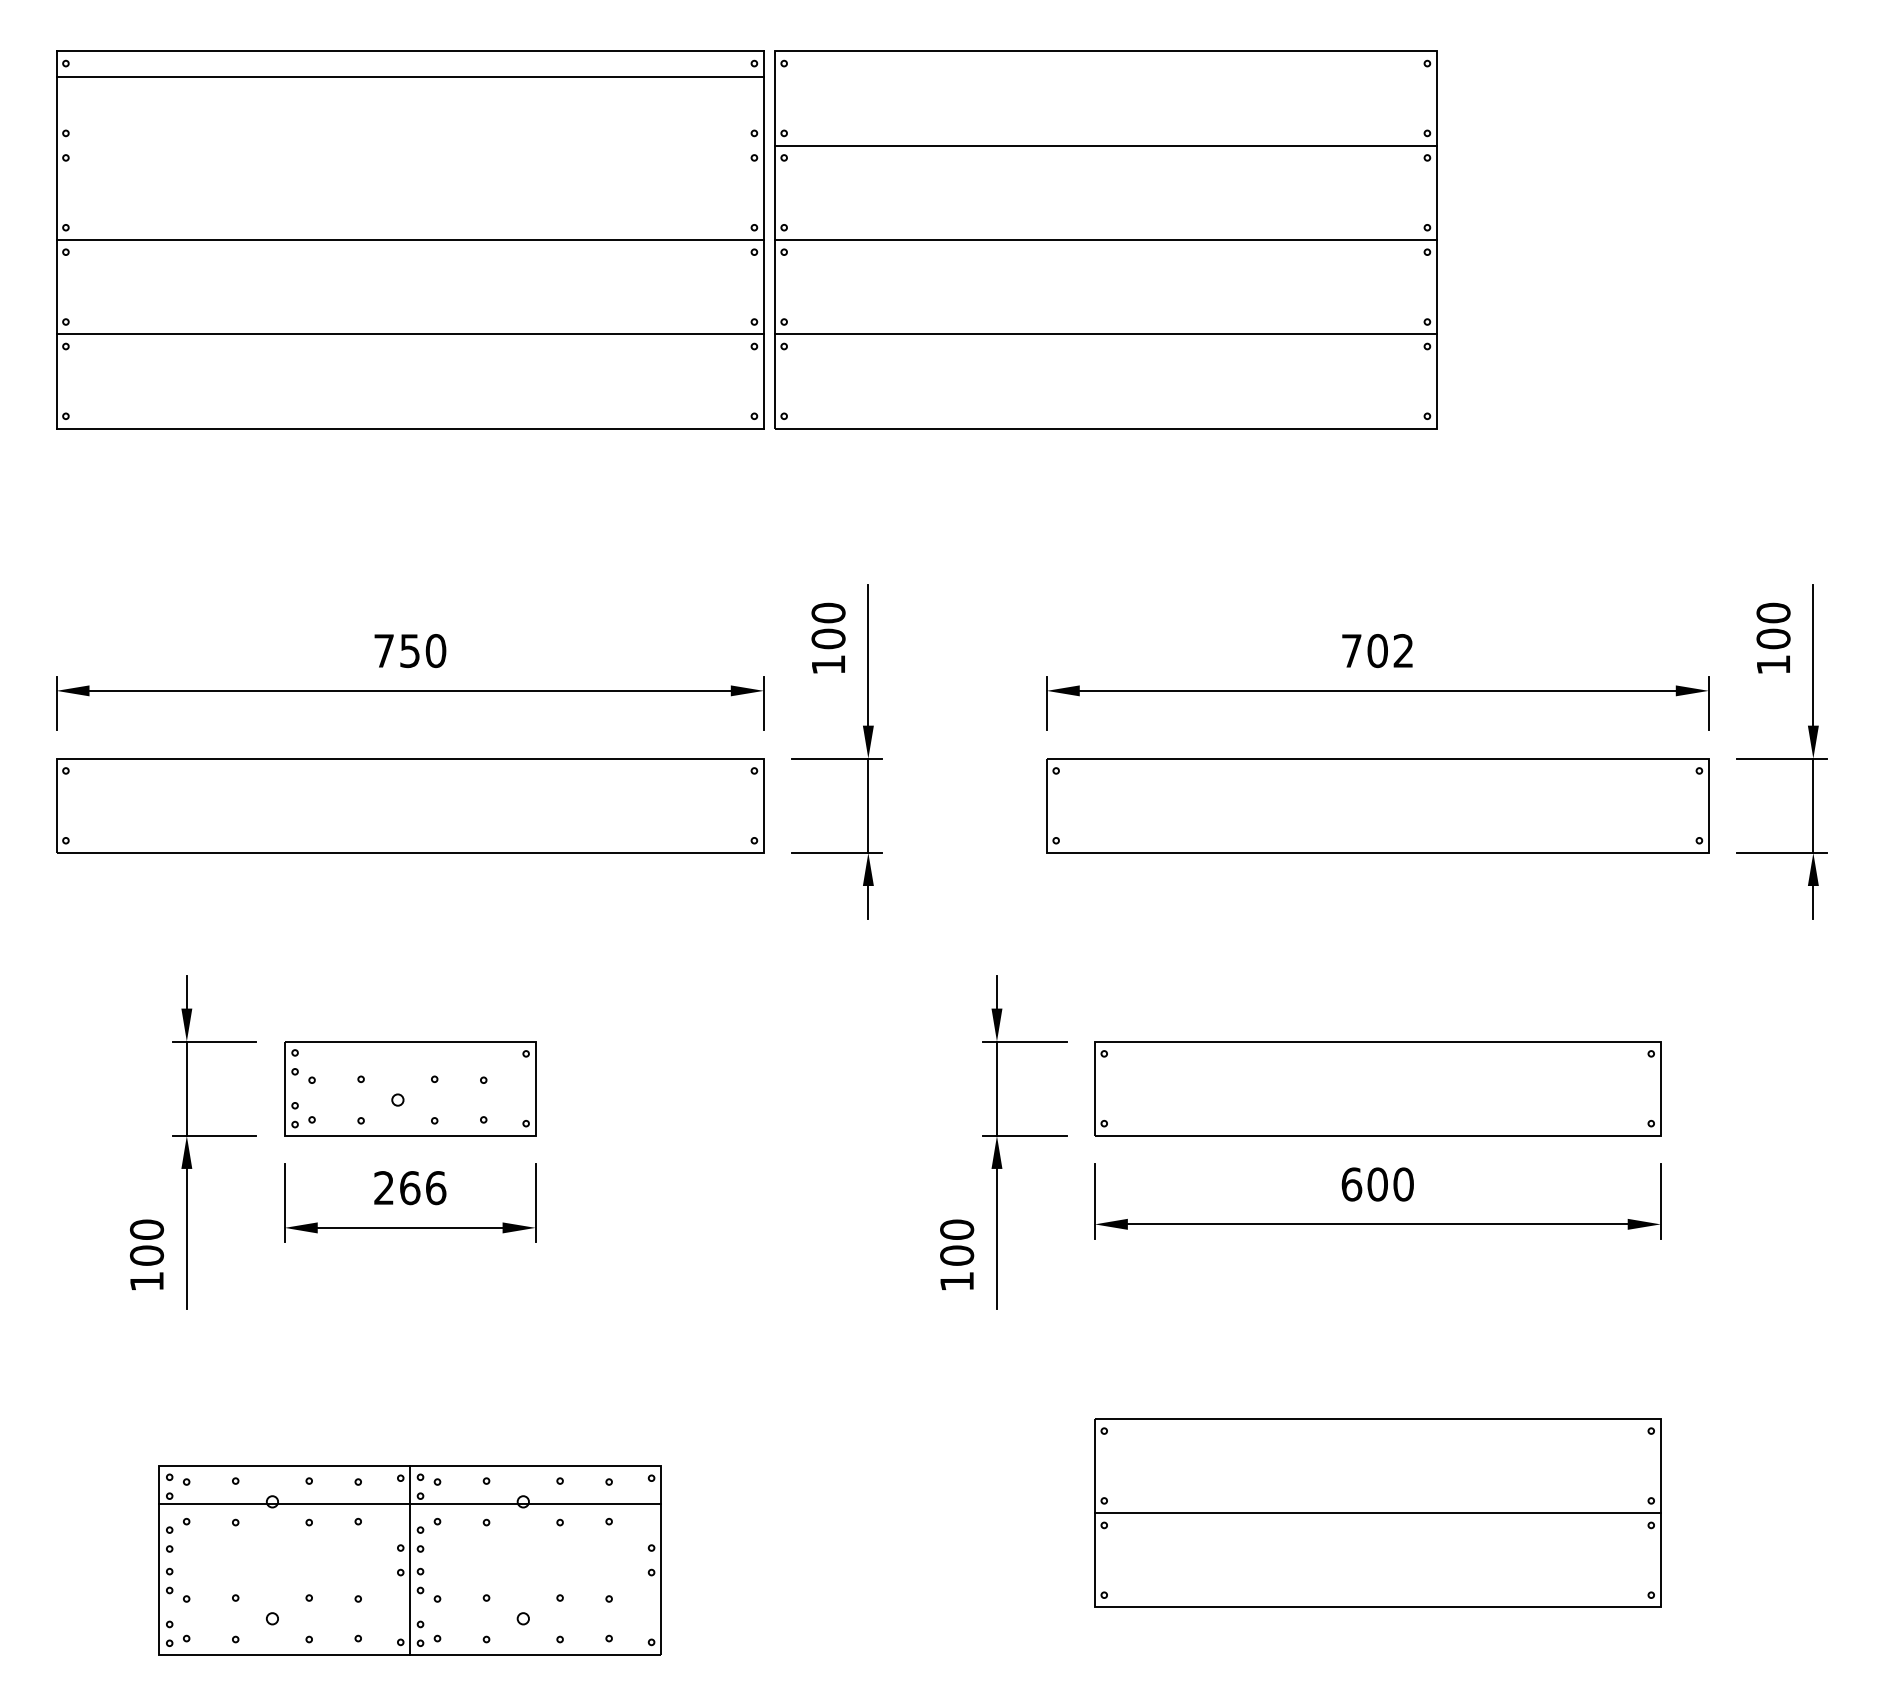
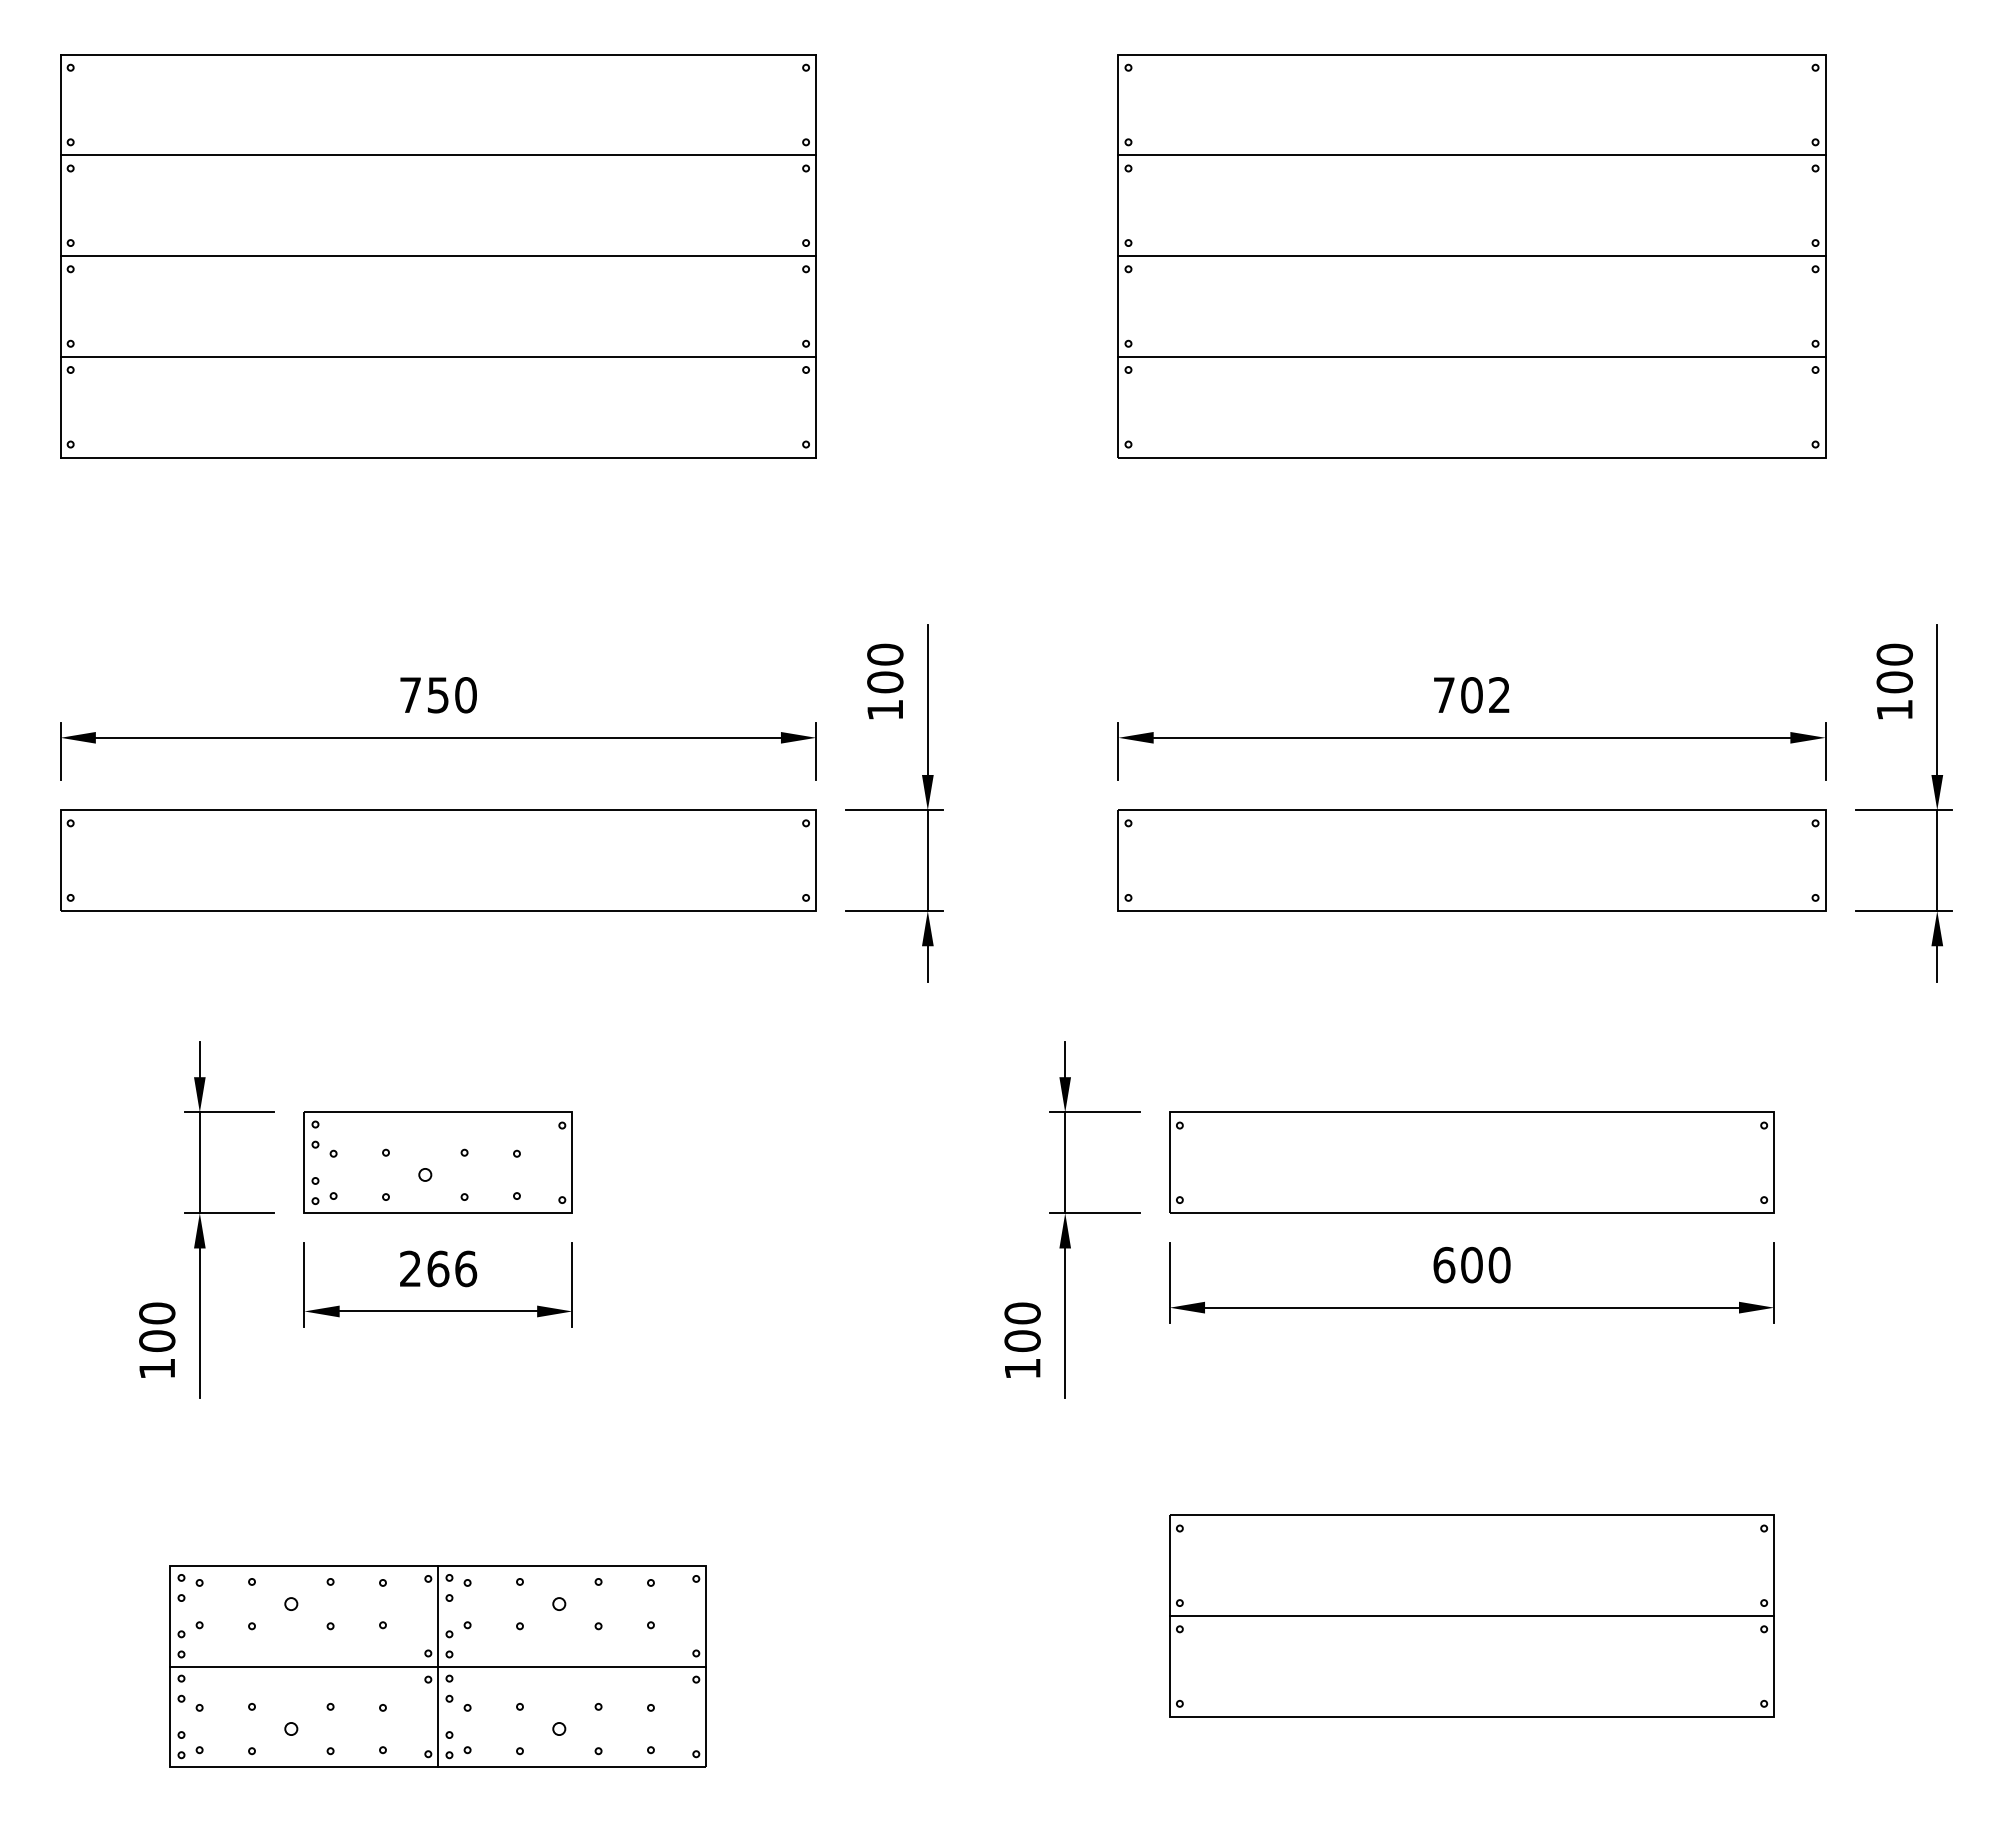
line: (409, 76) -> (437, 155), moved
part: (1105, 239) -> (1471, 255), moved
line: (410, 1504) -> (438, 1666), moved

